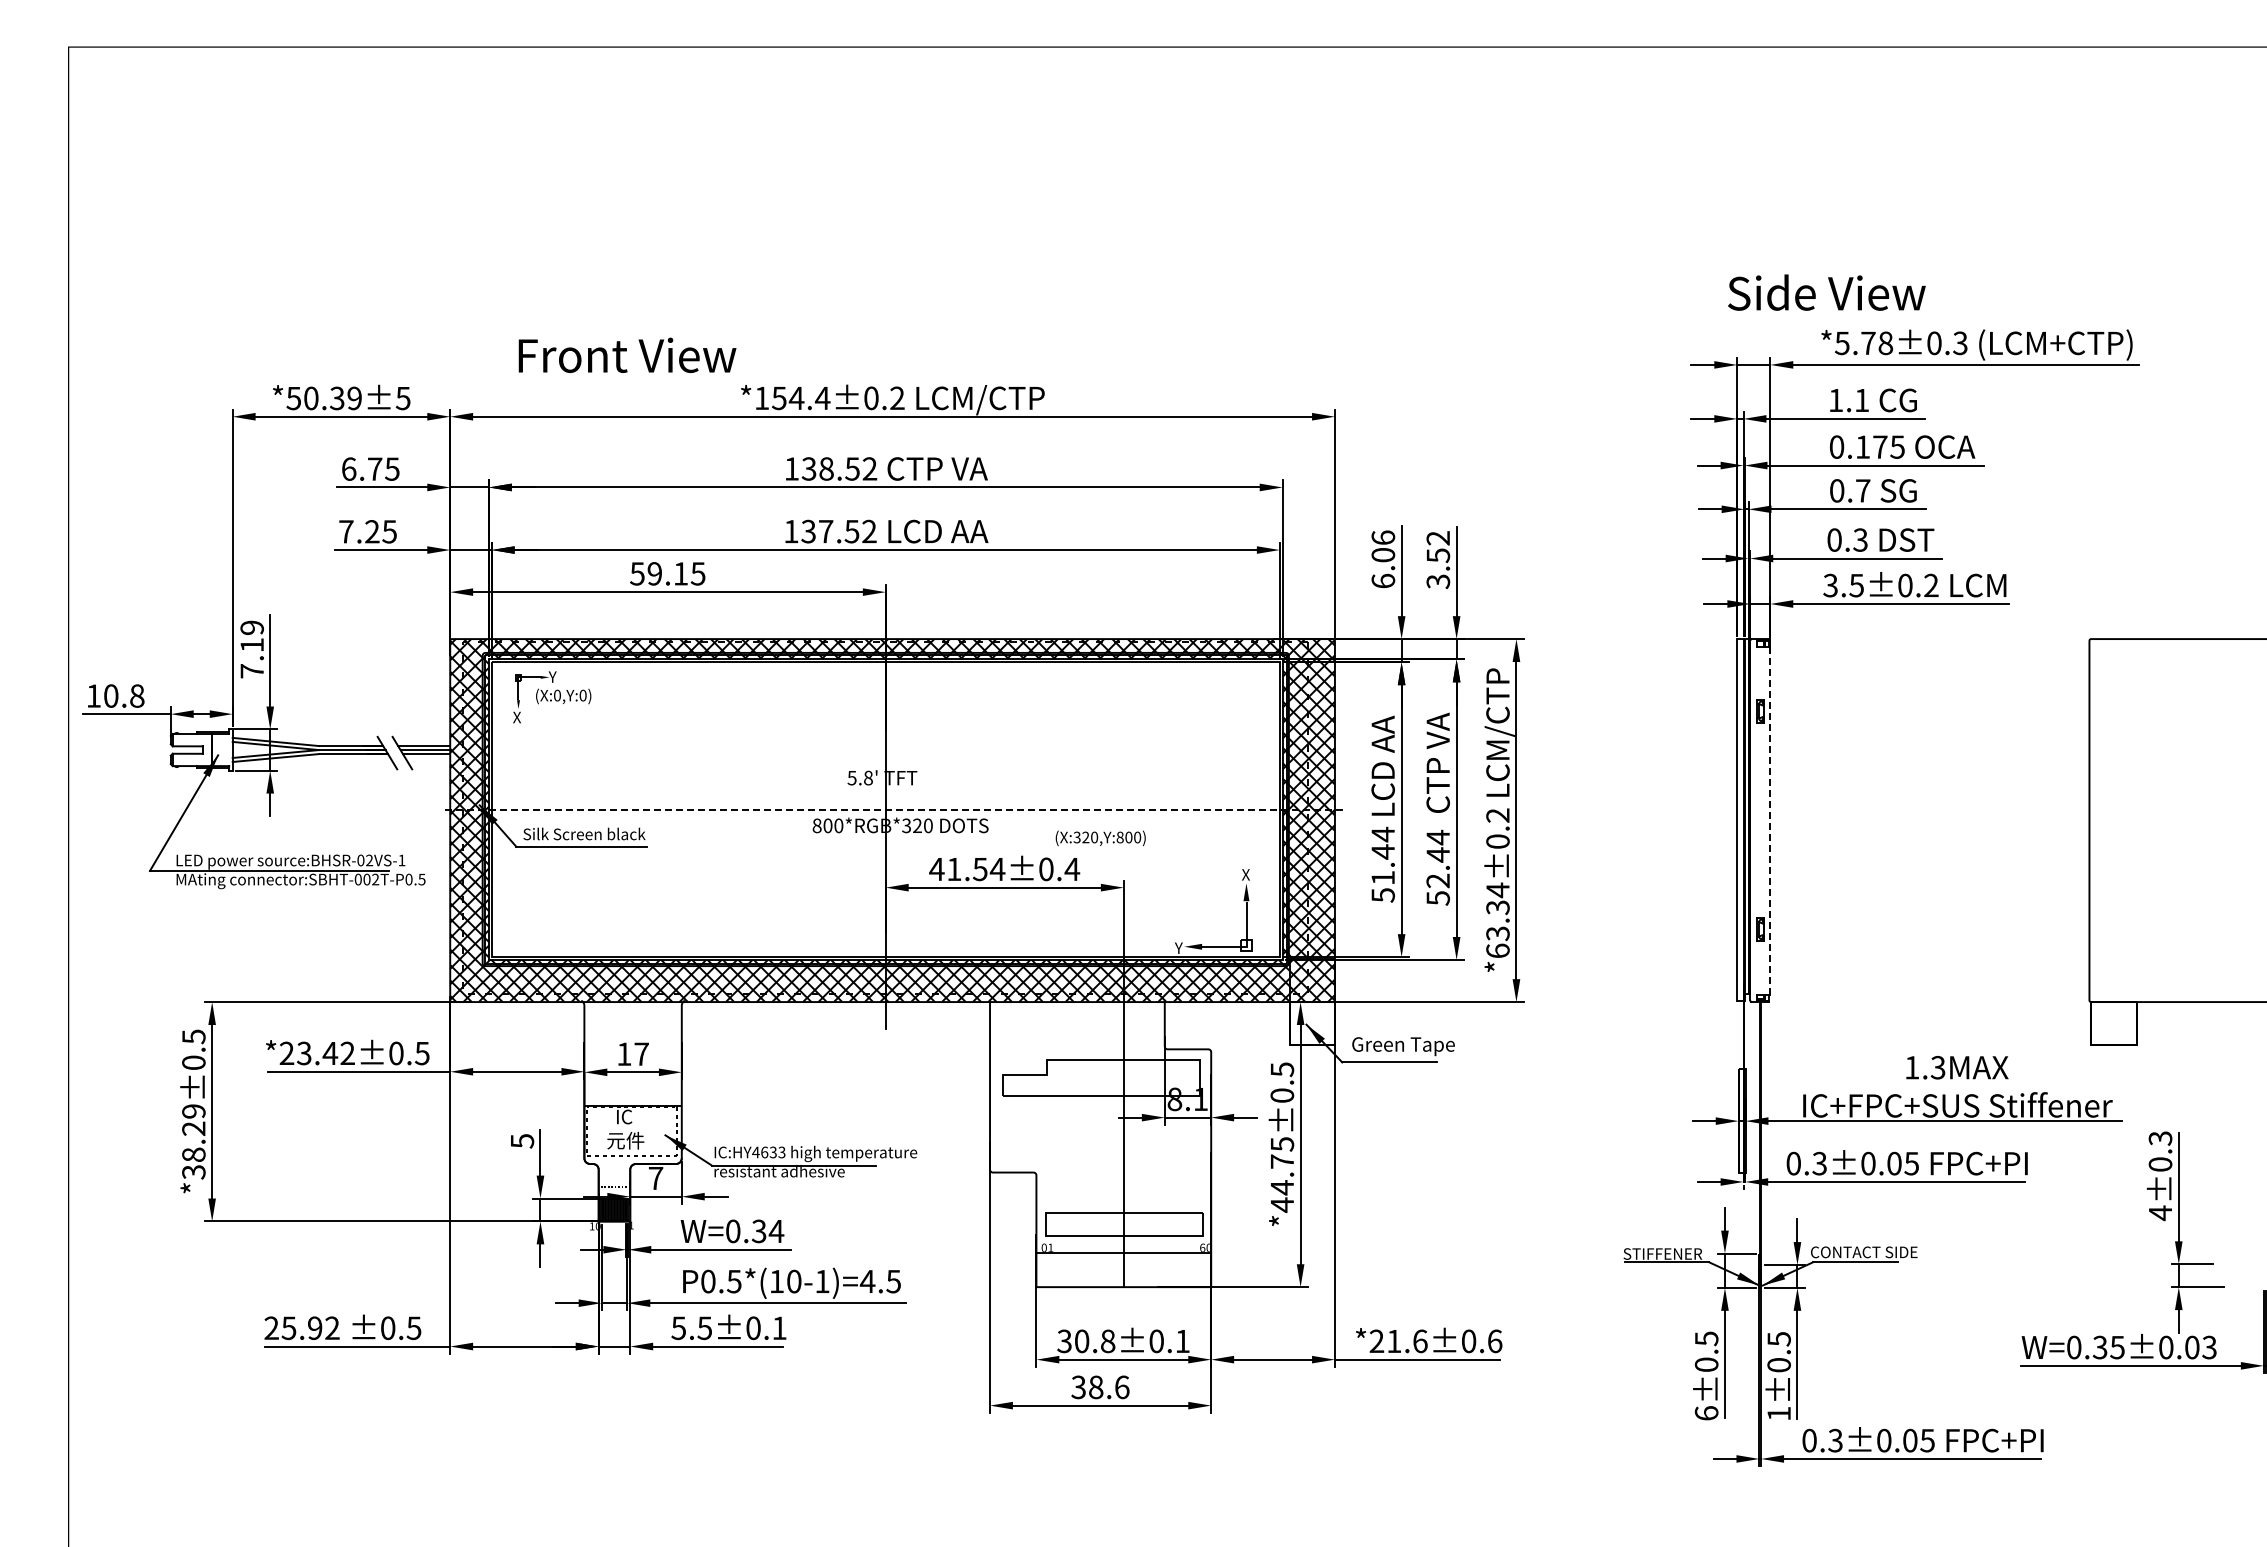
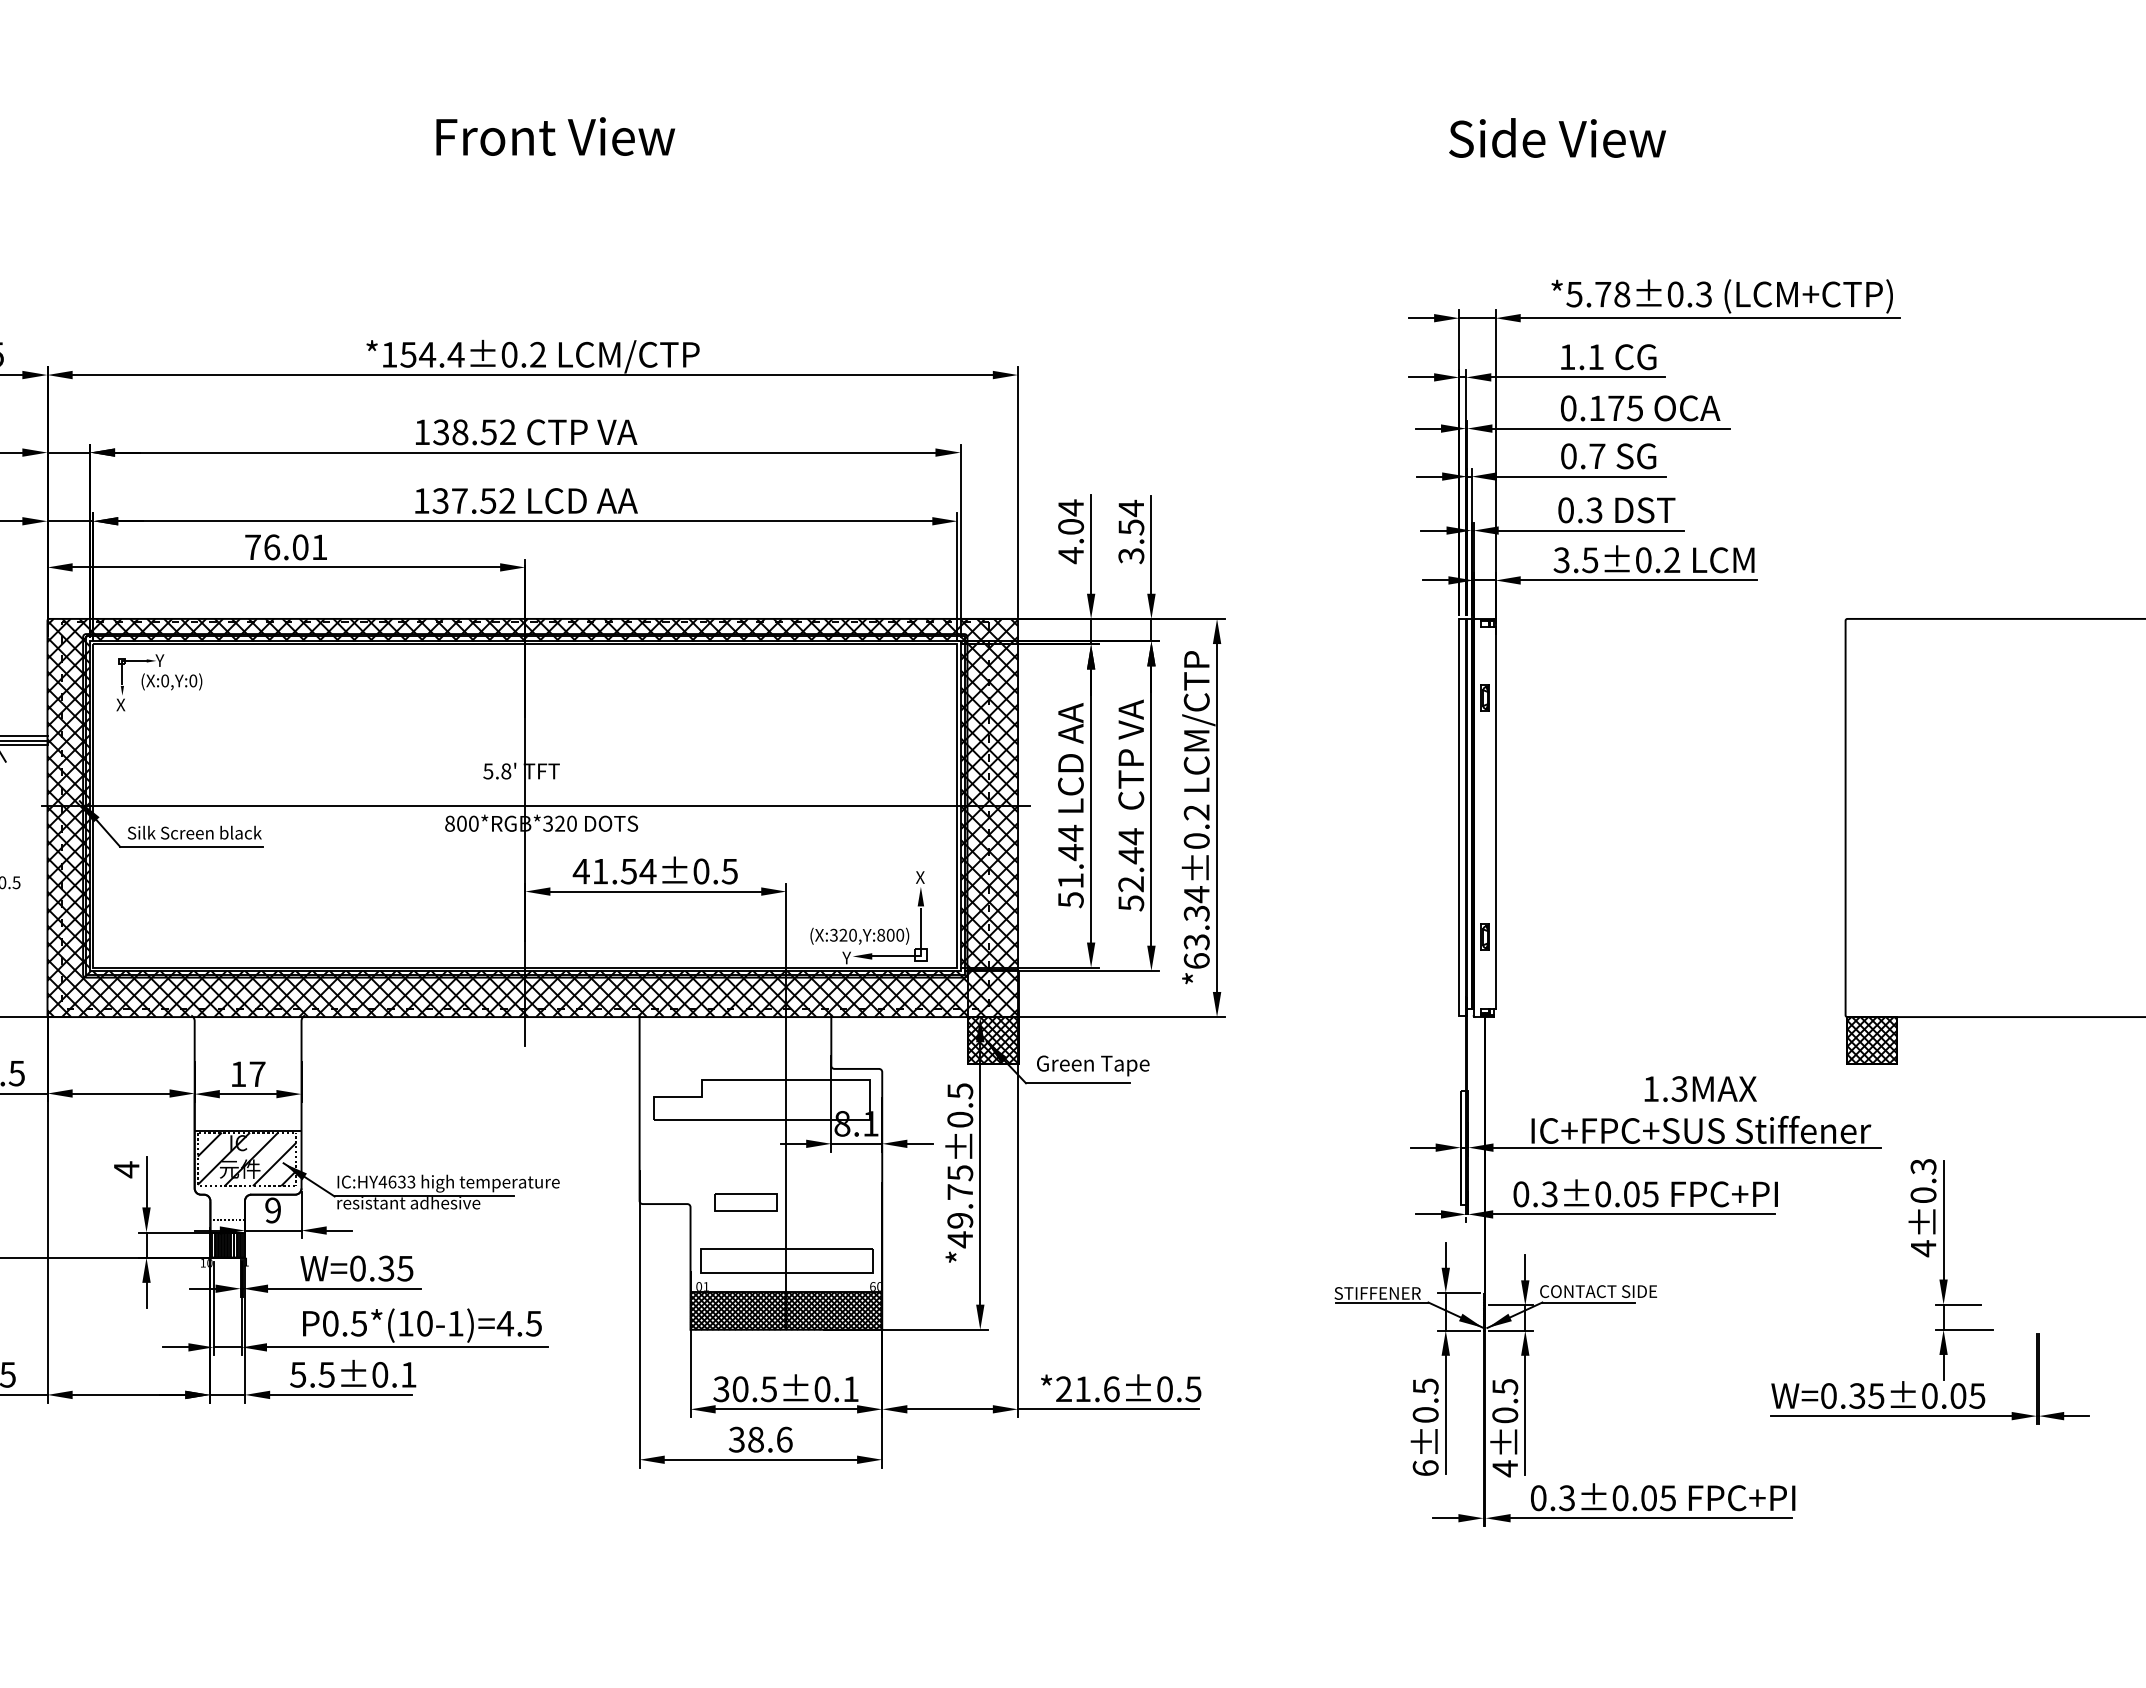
text: (1826, 292) -> (1557, 137), moved
text: (627, 354) -> (555, 135), moved
text: (1437, 538) -> (1130, 508), 3.52 -> 3.54
text: (1383, 559) -> (1071, 531), 6.06 -> 4.04
text: (667, 573) -> (285, 546), 59.15 -> 76.01
line: (896, 809) -> (537, 805), dashed -> solid
line: (1770, 821) -> (1495, 819), dashed -> solid
text: (1100, 838) -> (859, 936), moved
text: (1072, 869) -> (730, 871), 0.4 -> 0.5
hatch: (1312, 1023) -> (993, 1040), added
hatch: (2113, 1023) -> (1871, 1040), added
hatch: (632, 1131) -> (247, 1159), added
text: (522, 1141) -> (126, 1170), 5 -> 4
part: (1086, 1171) -> (745, 1202), added
text: (655, 1178) -> (272, 1210), 7 -> 9
text: (1282, 1187) -> (960, 1220), *44.75 -> *49.75
text: (776, 1231) -> (405, 1268), W=0.34 -> W=0.35
hatch: (1123, 1269) -> (786, 1310), added
text: (1107, 1341) -> (768, 1389), 30.8 -> 30.5
text: (1494, 1341) -> (1192, 1389), 0.6 -> 0.5
text: (2209, 1346) -> (1977, 1394), 0.03 -> 0.05
text: (1778, 1413) -> (1504, 1468), 1 -> 4

